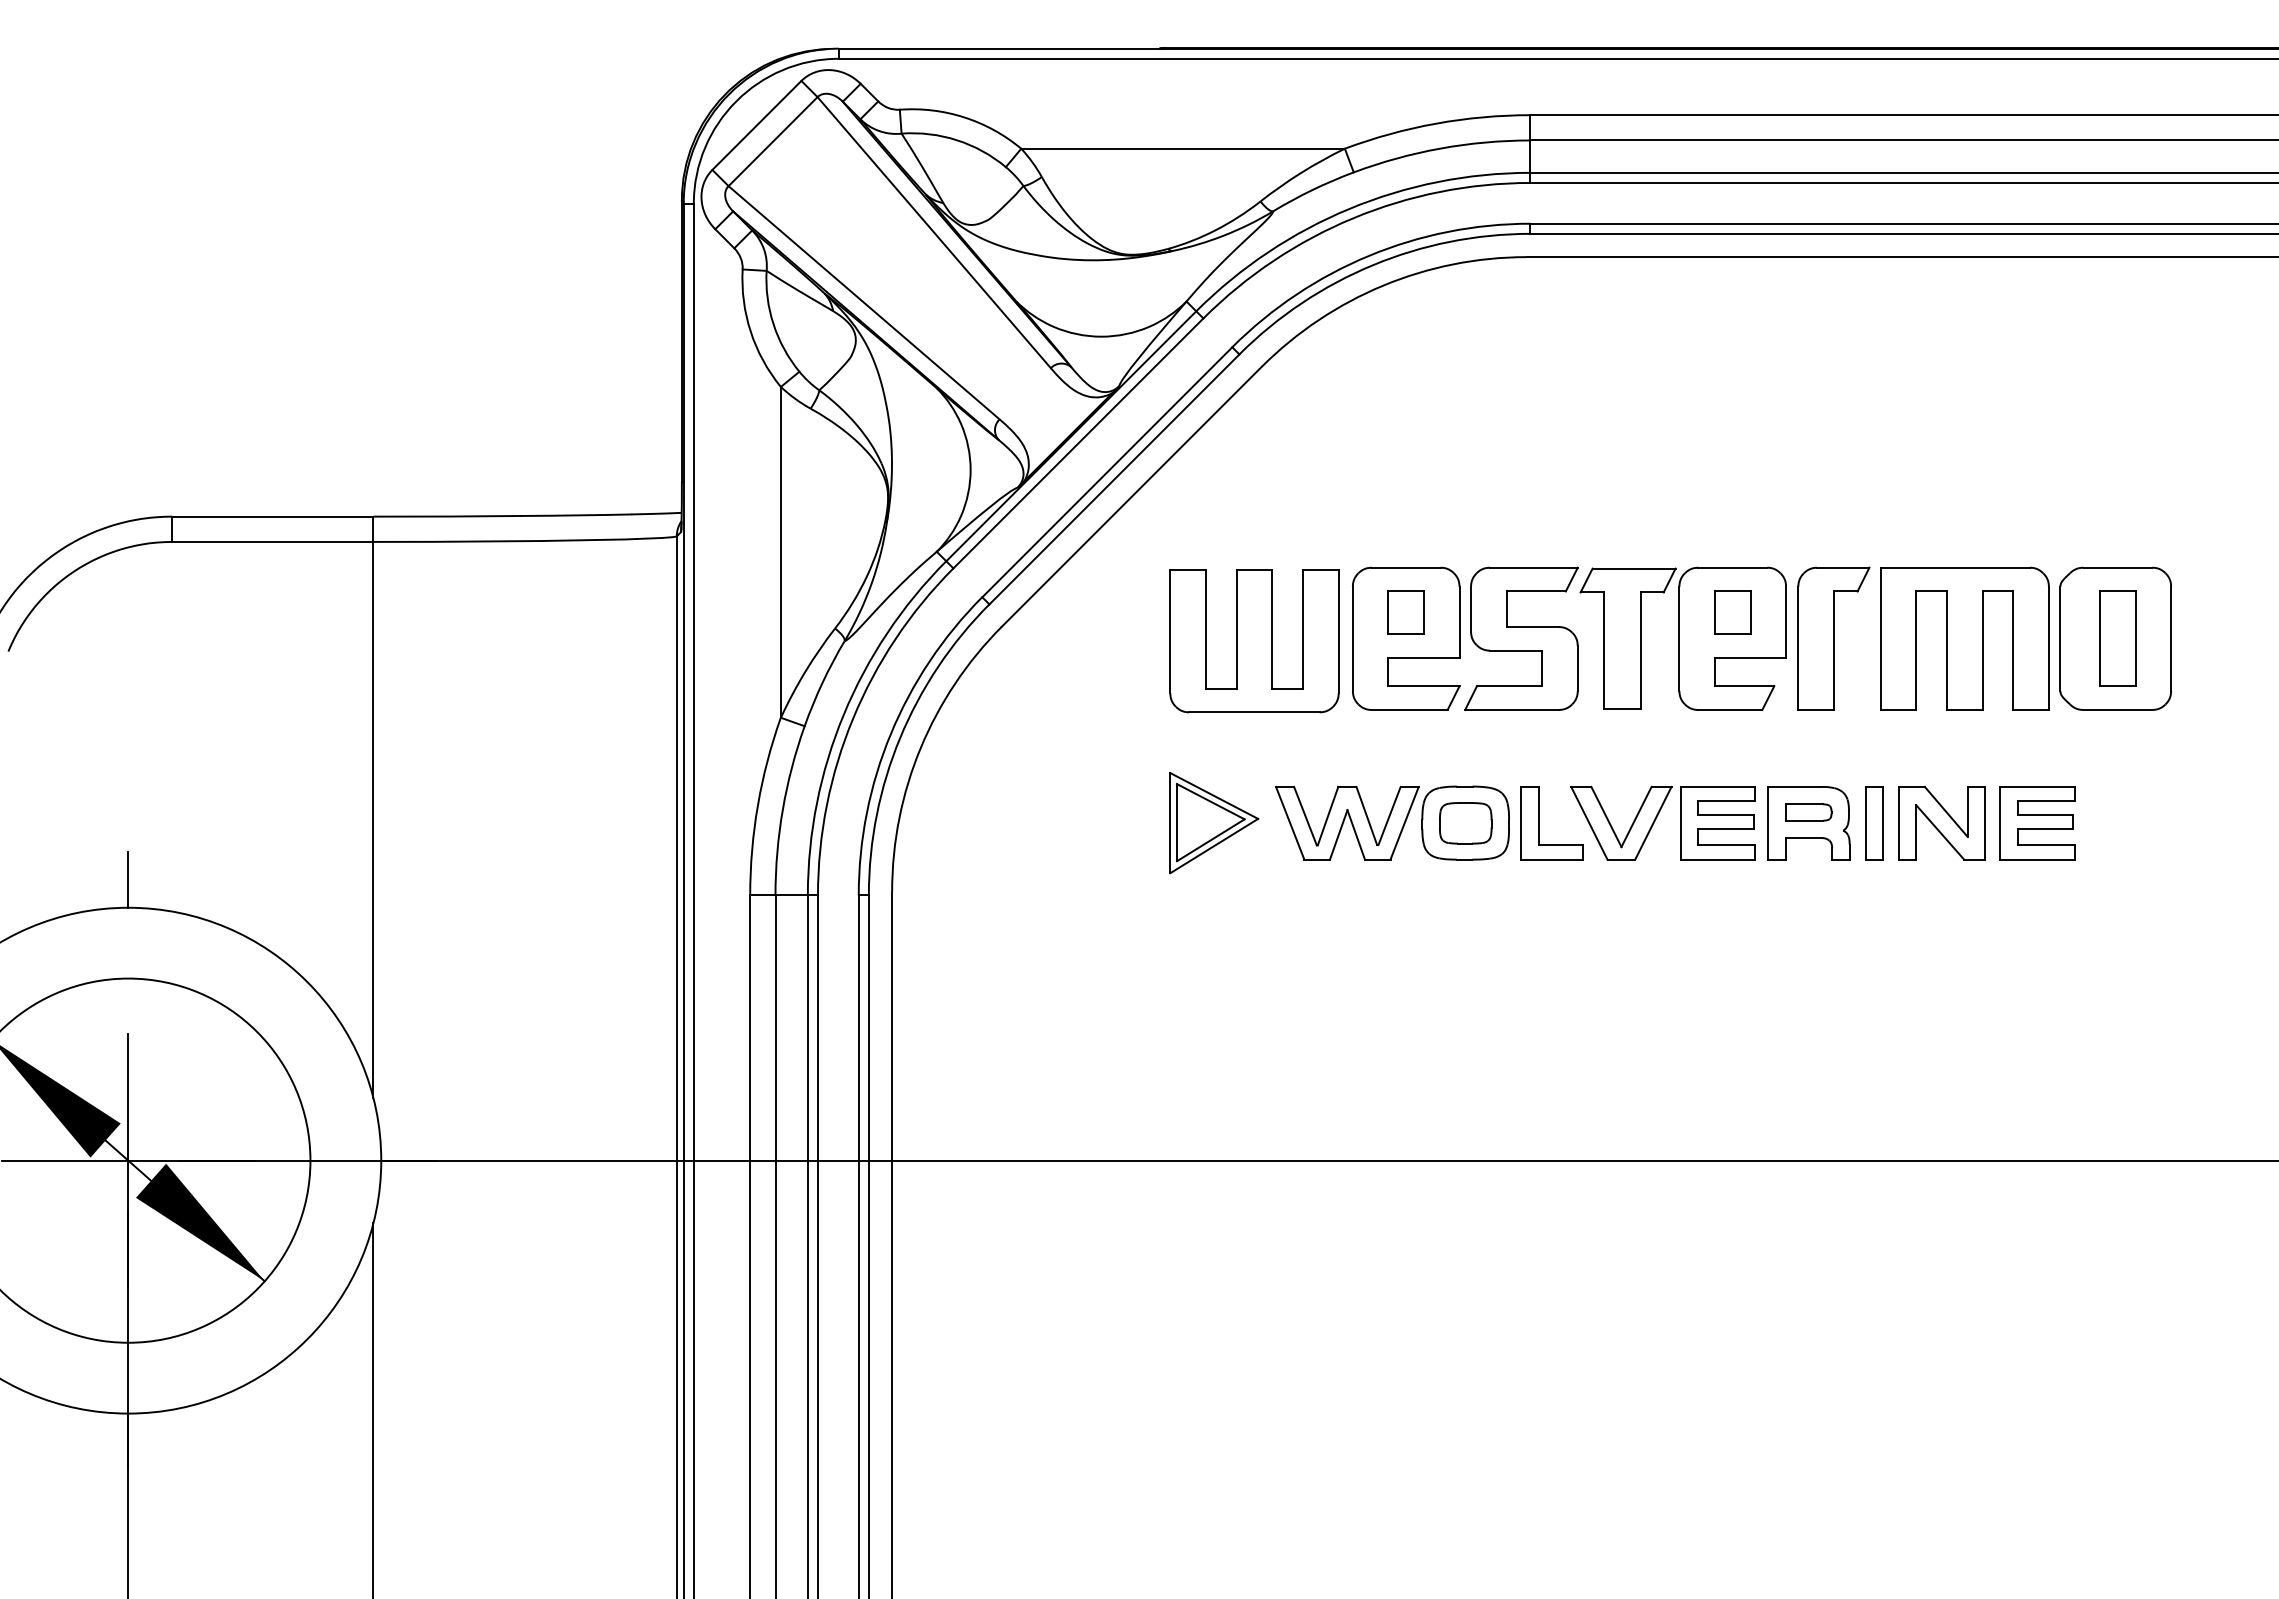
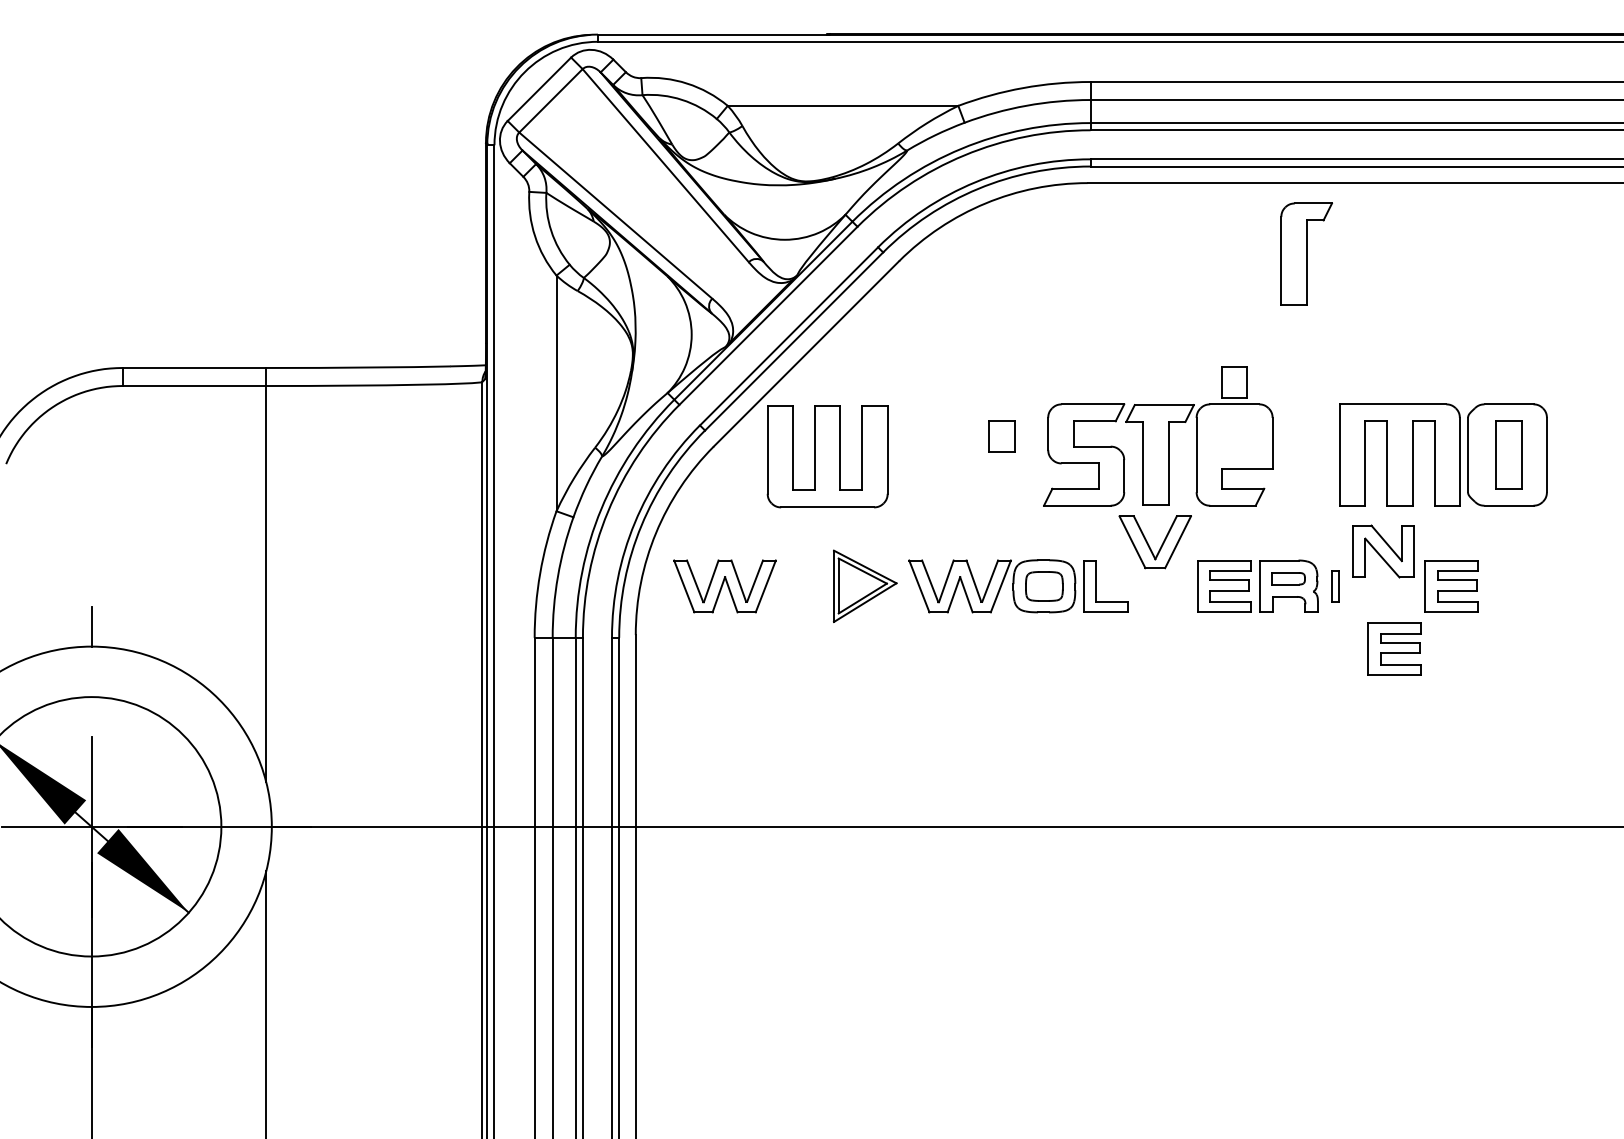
part: (1732, 612) -> (1234, 382), moved
part: (1406, 638) -> (1002, 454), removed
part: (1833, 638) -> (1306, 253), moved
part: (1254, 641) -> (827, 456), moved
part: (1017, 822) -> (725, 585), added
part: (1874, 823) -> (1335, 586), size x0.6
part: (1941, 823) -> (1383, 551), moved
part: (1612, 826) -> (1148, 544), moved
part: (1957, 911) -> (1394, 649), added

